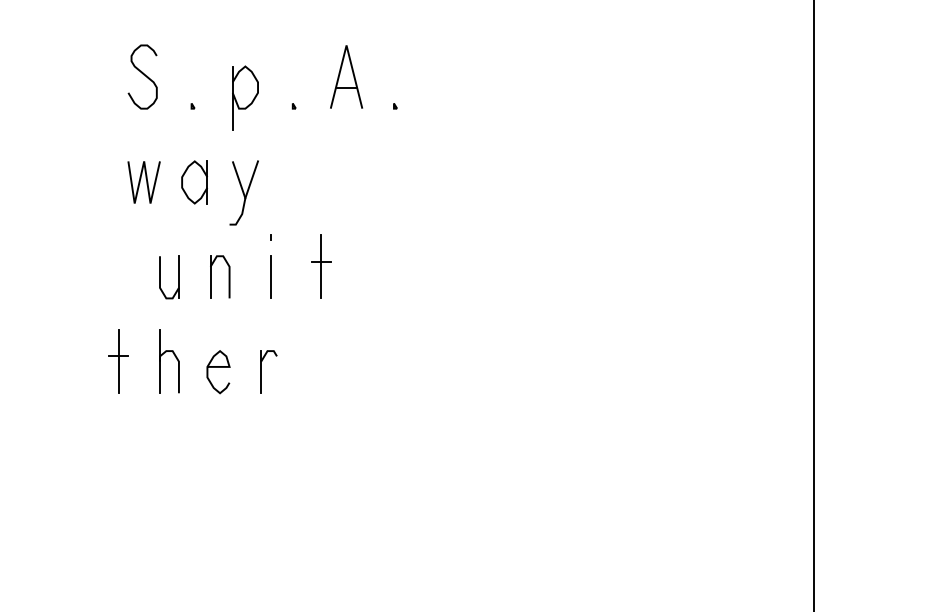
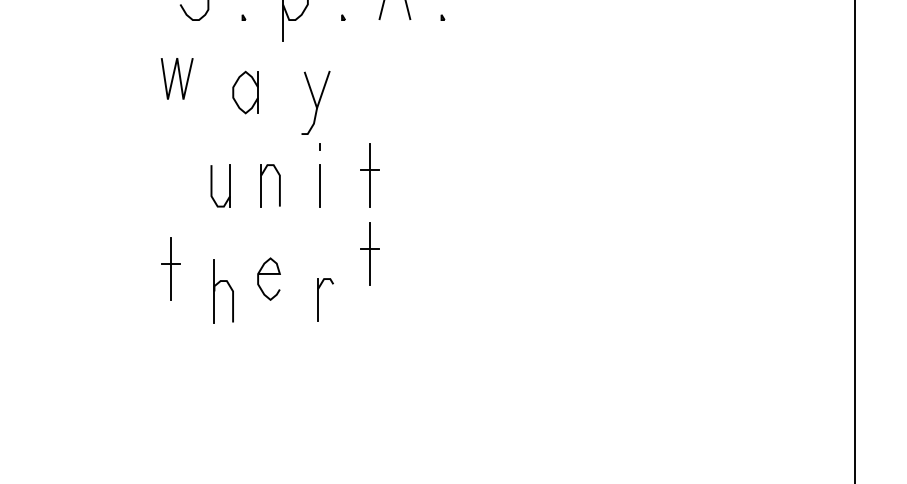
line: (140, 182) -> (173, 78), moved
part: (243, 192) -> (315, 102), moved
part: (321, 346) -> (370, 253), added
part: (174, 356) -> (228, 286), moved
part: (261, 371) -> (318, 299), moved

